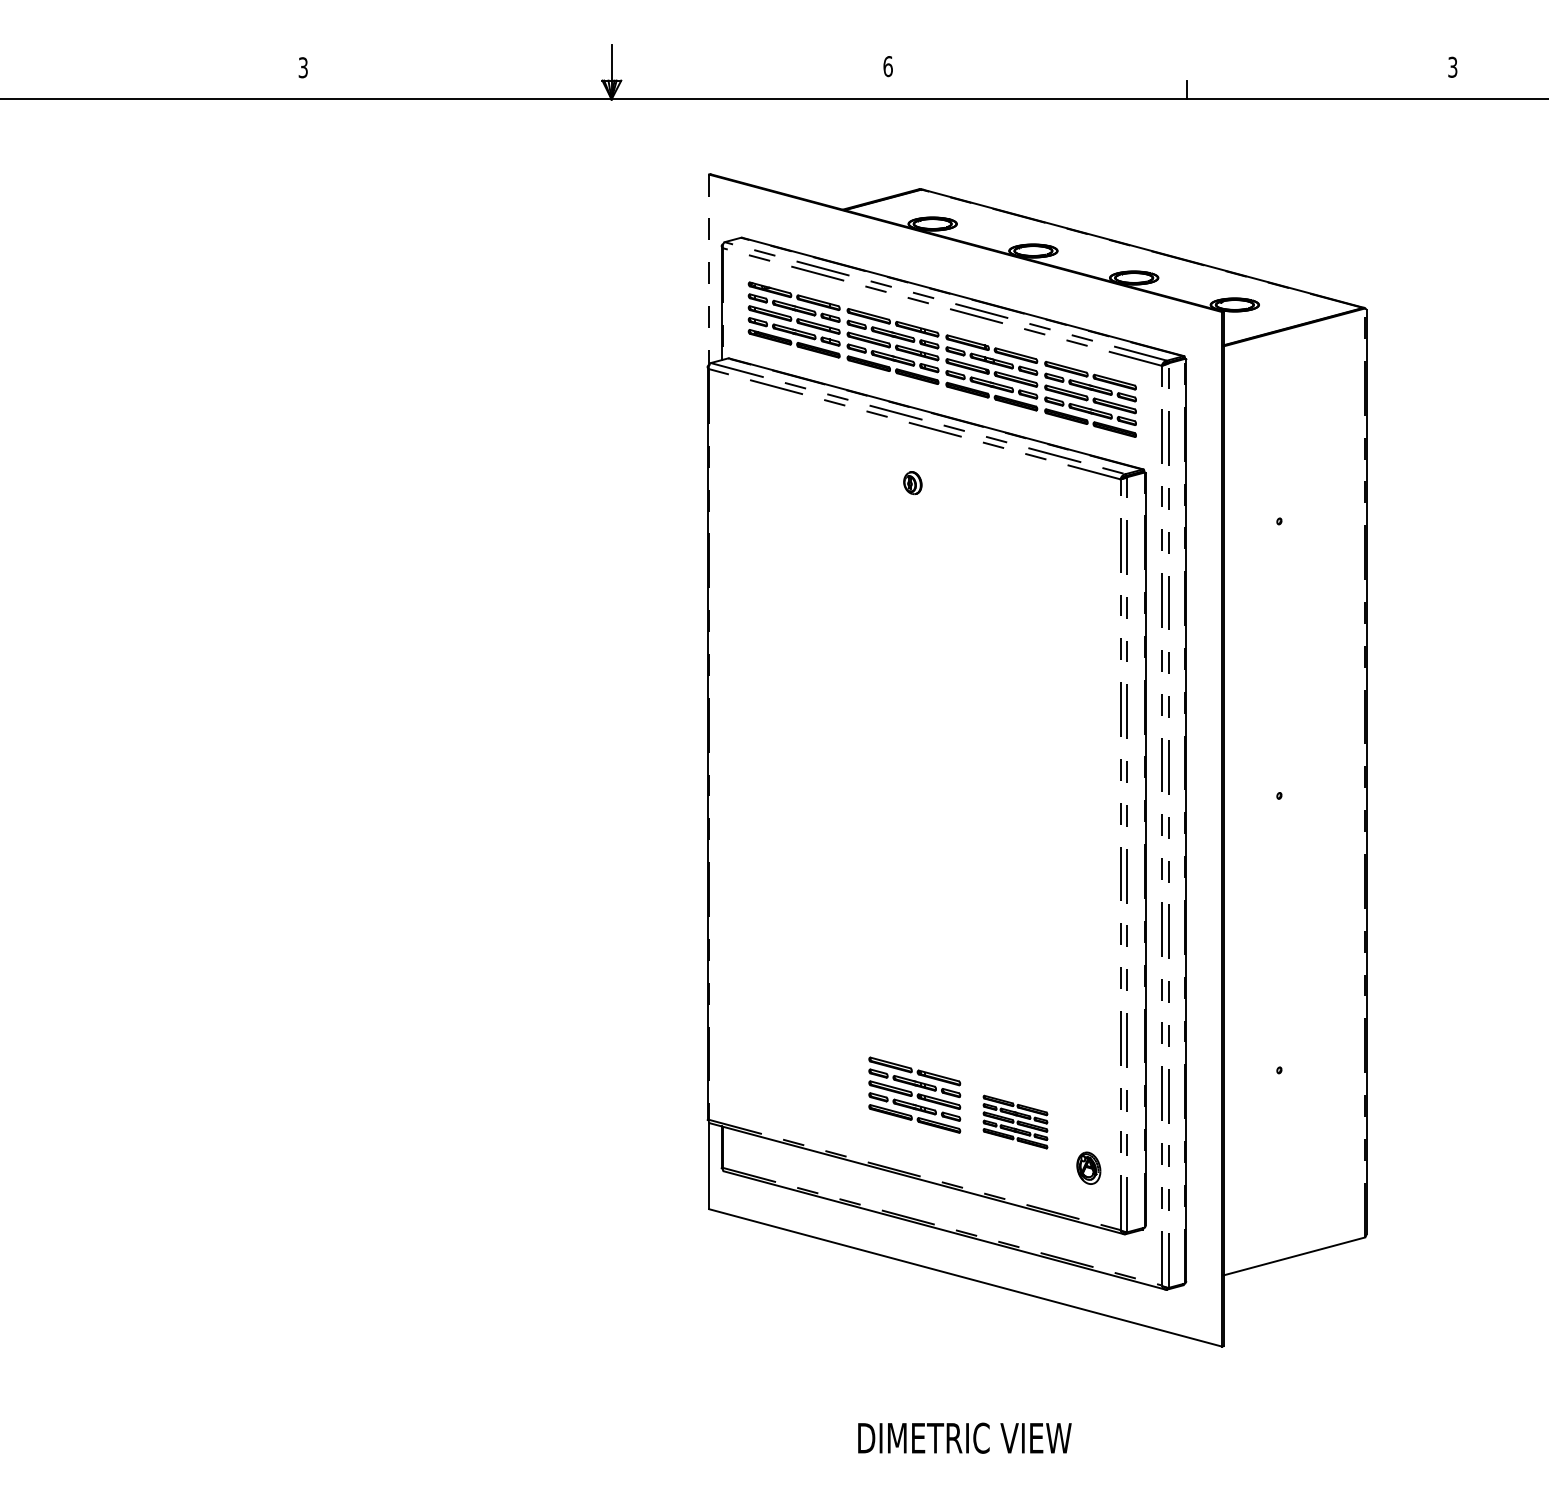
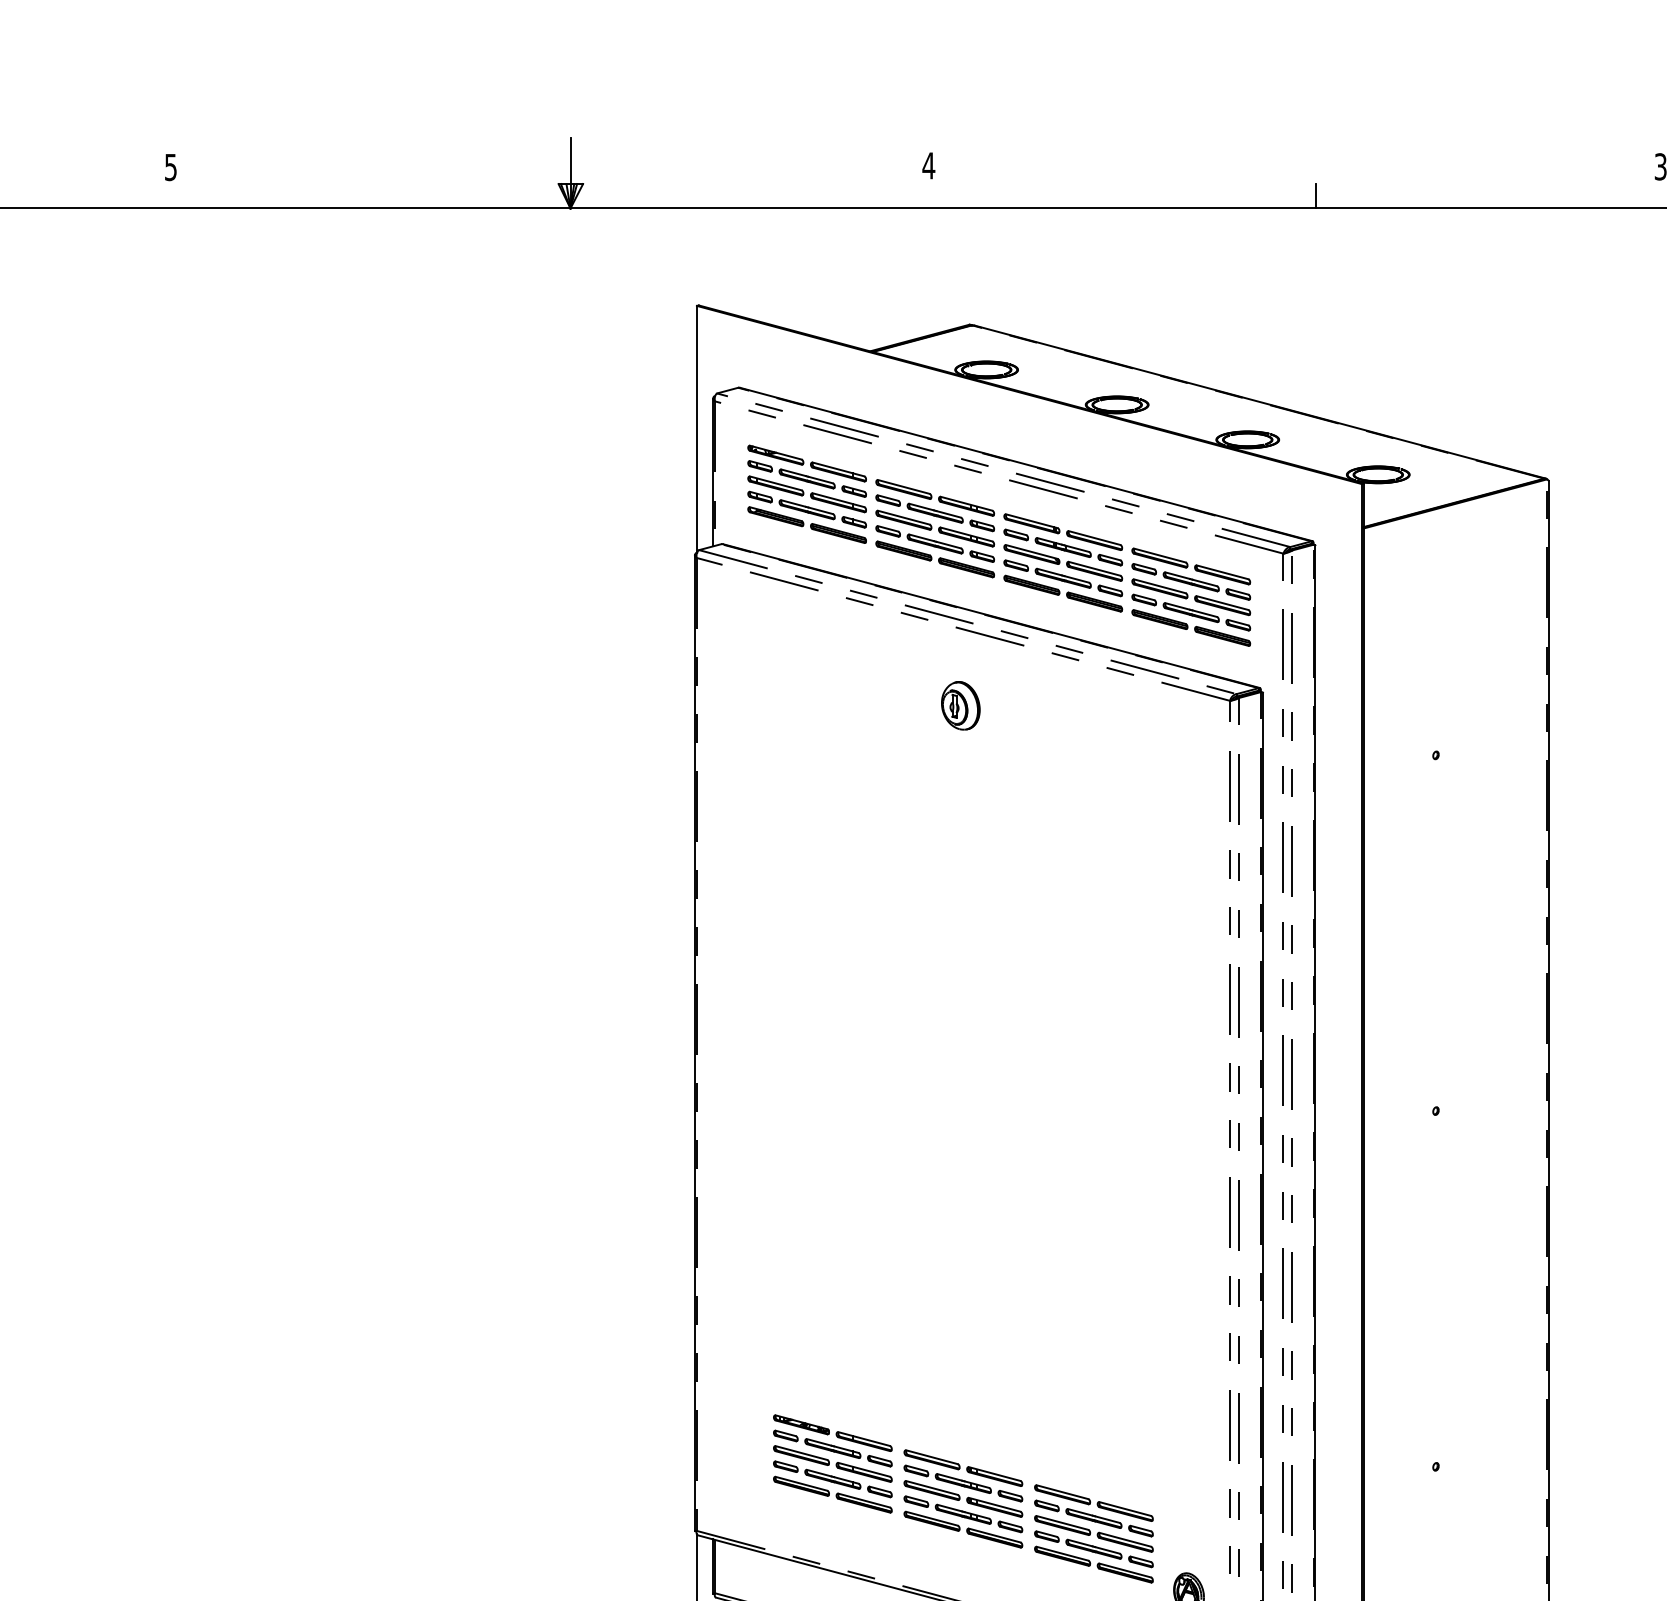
text: (888, 66) -> (929, 165), 6 -> 4
text: (303, 67) -> (171, 167), 3 -> 5
line: (709, 270) -> (697, 430), dashed -> solid
part: (912, 482) -> (960, 704), size x1.67
part: (813, 1067) -> (832, 1463), added
part: (1015, 1121) -> (1093, 1533), size x1.43

